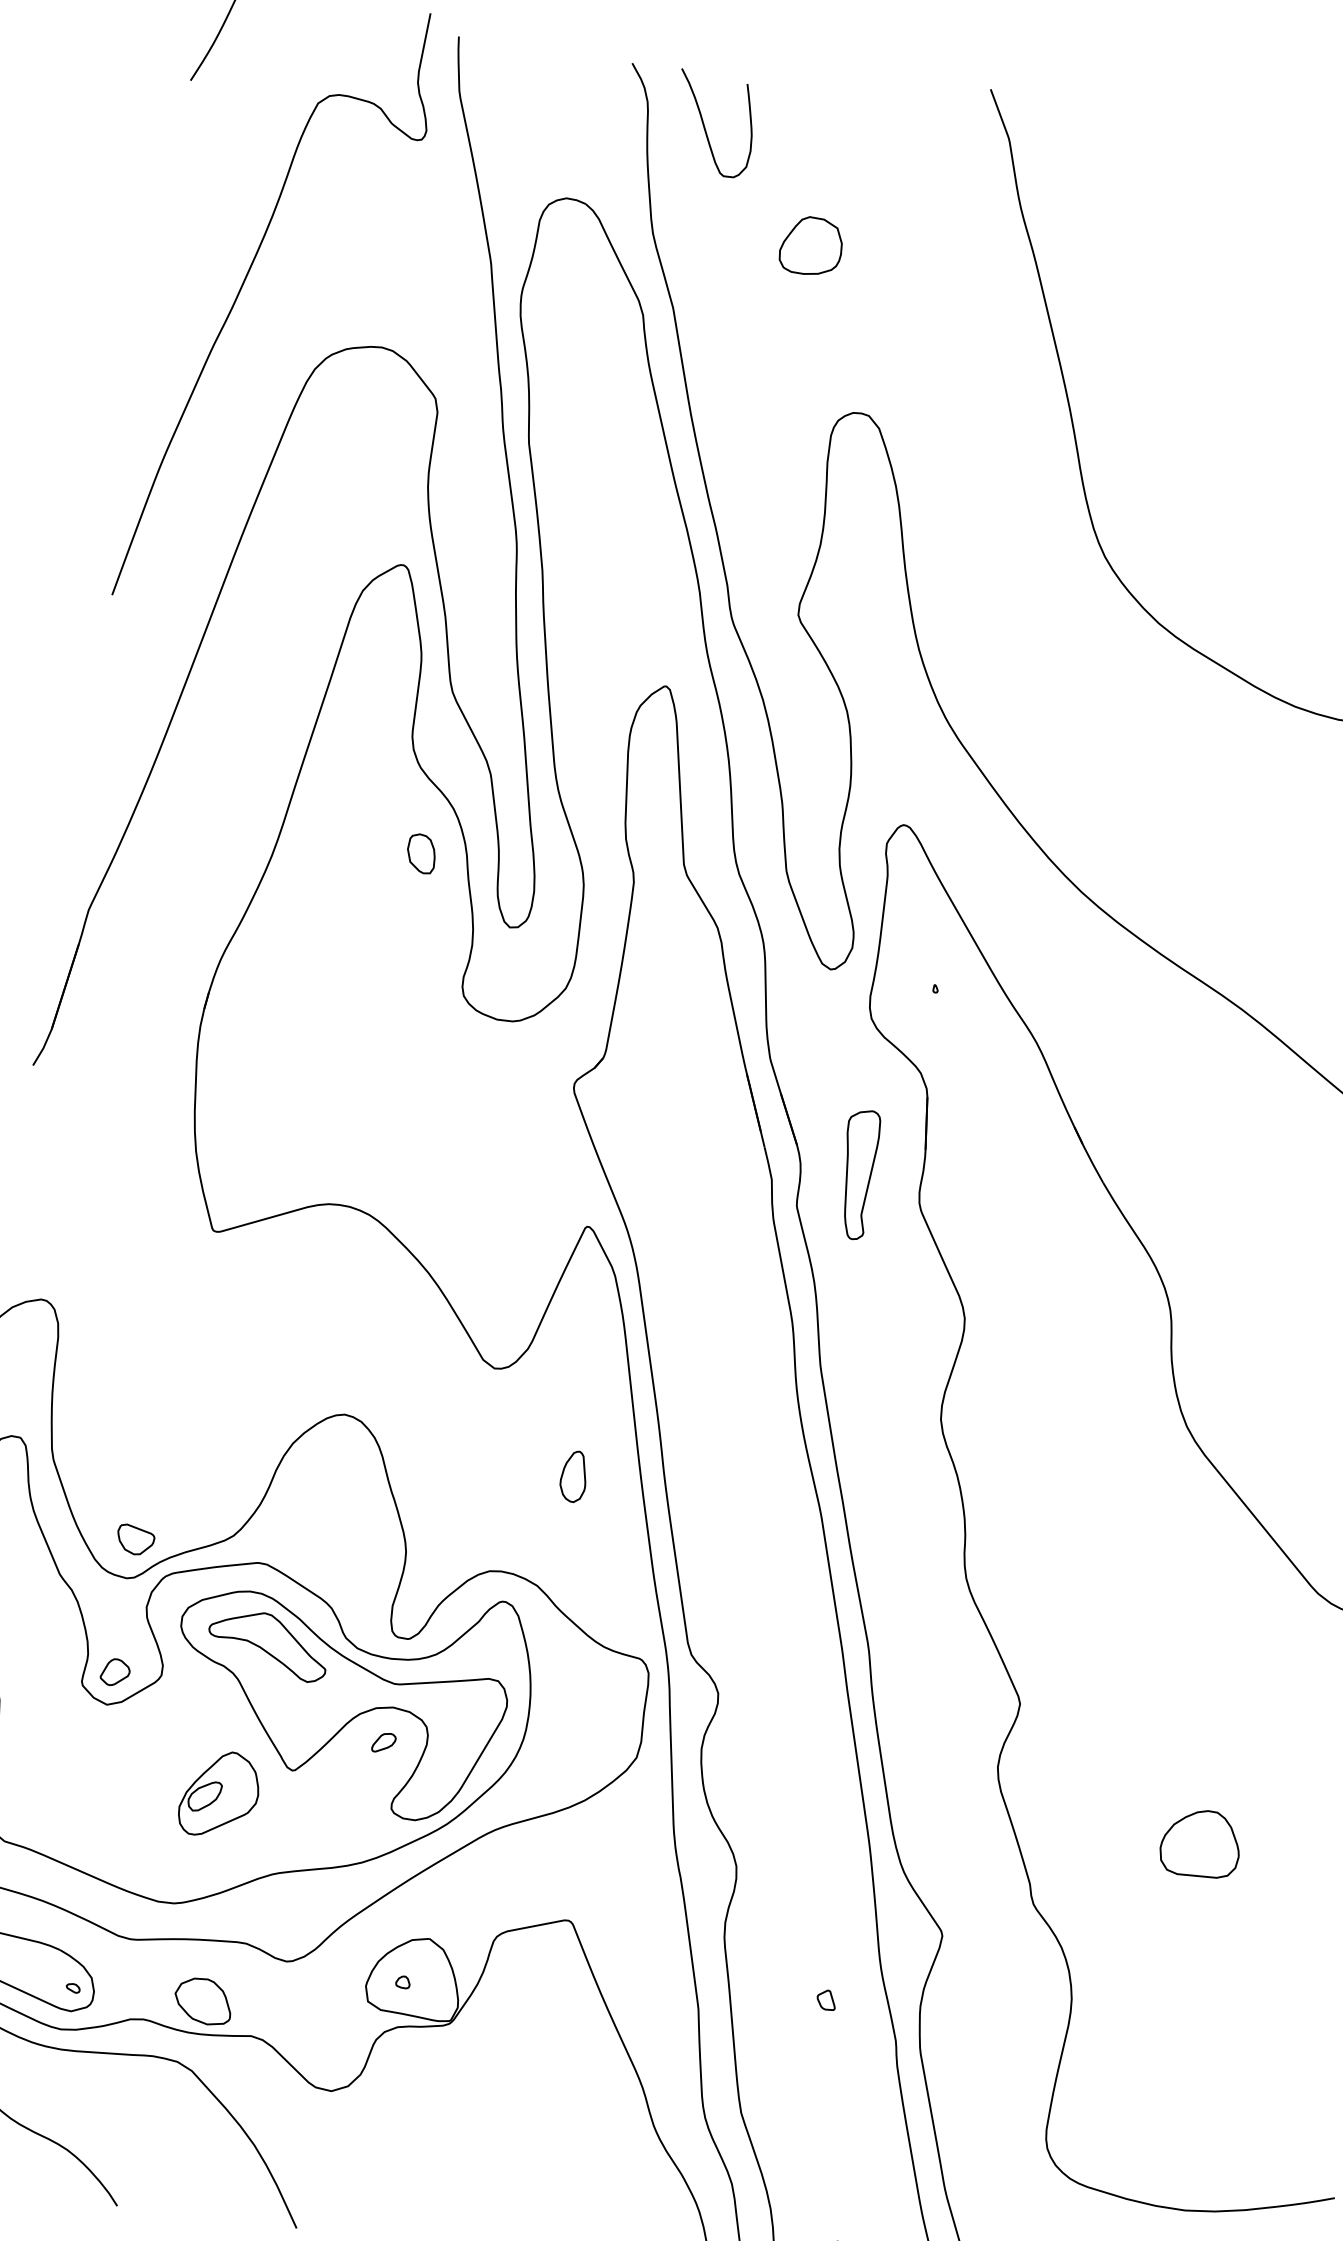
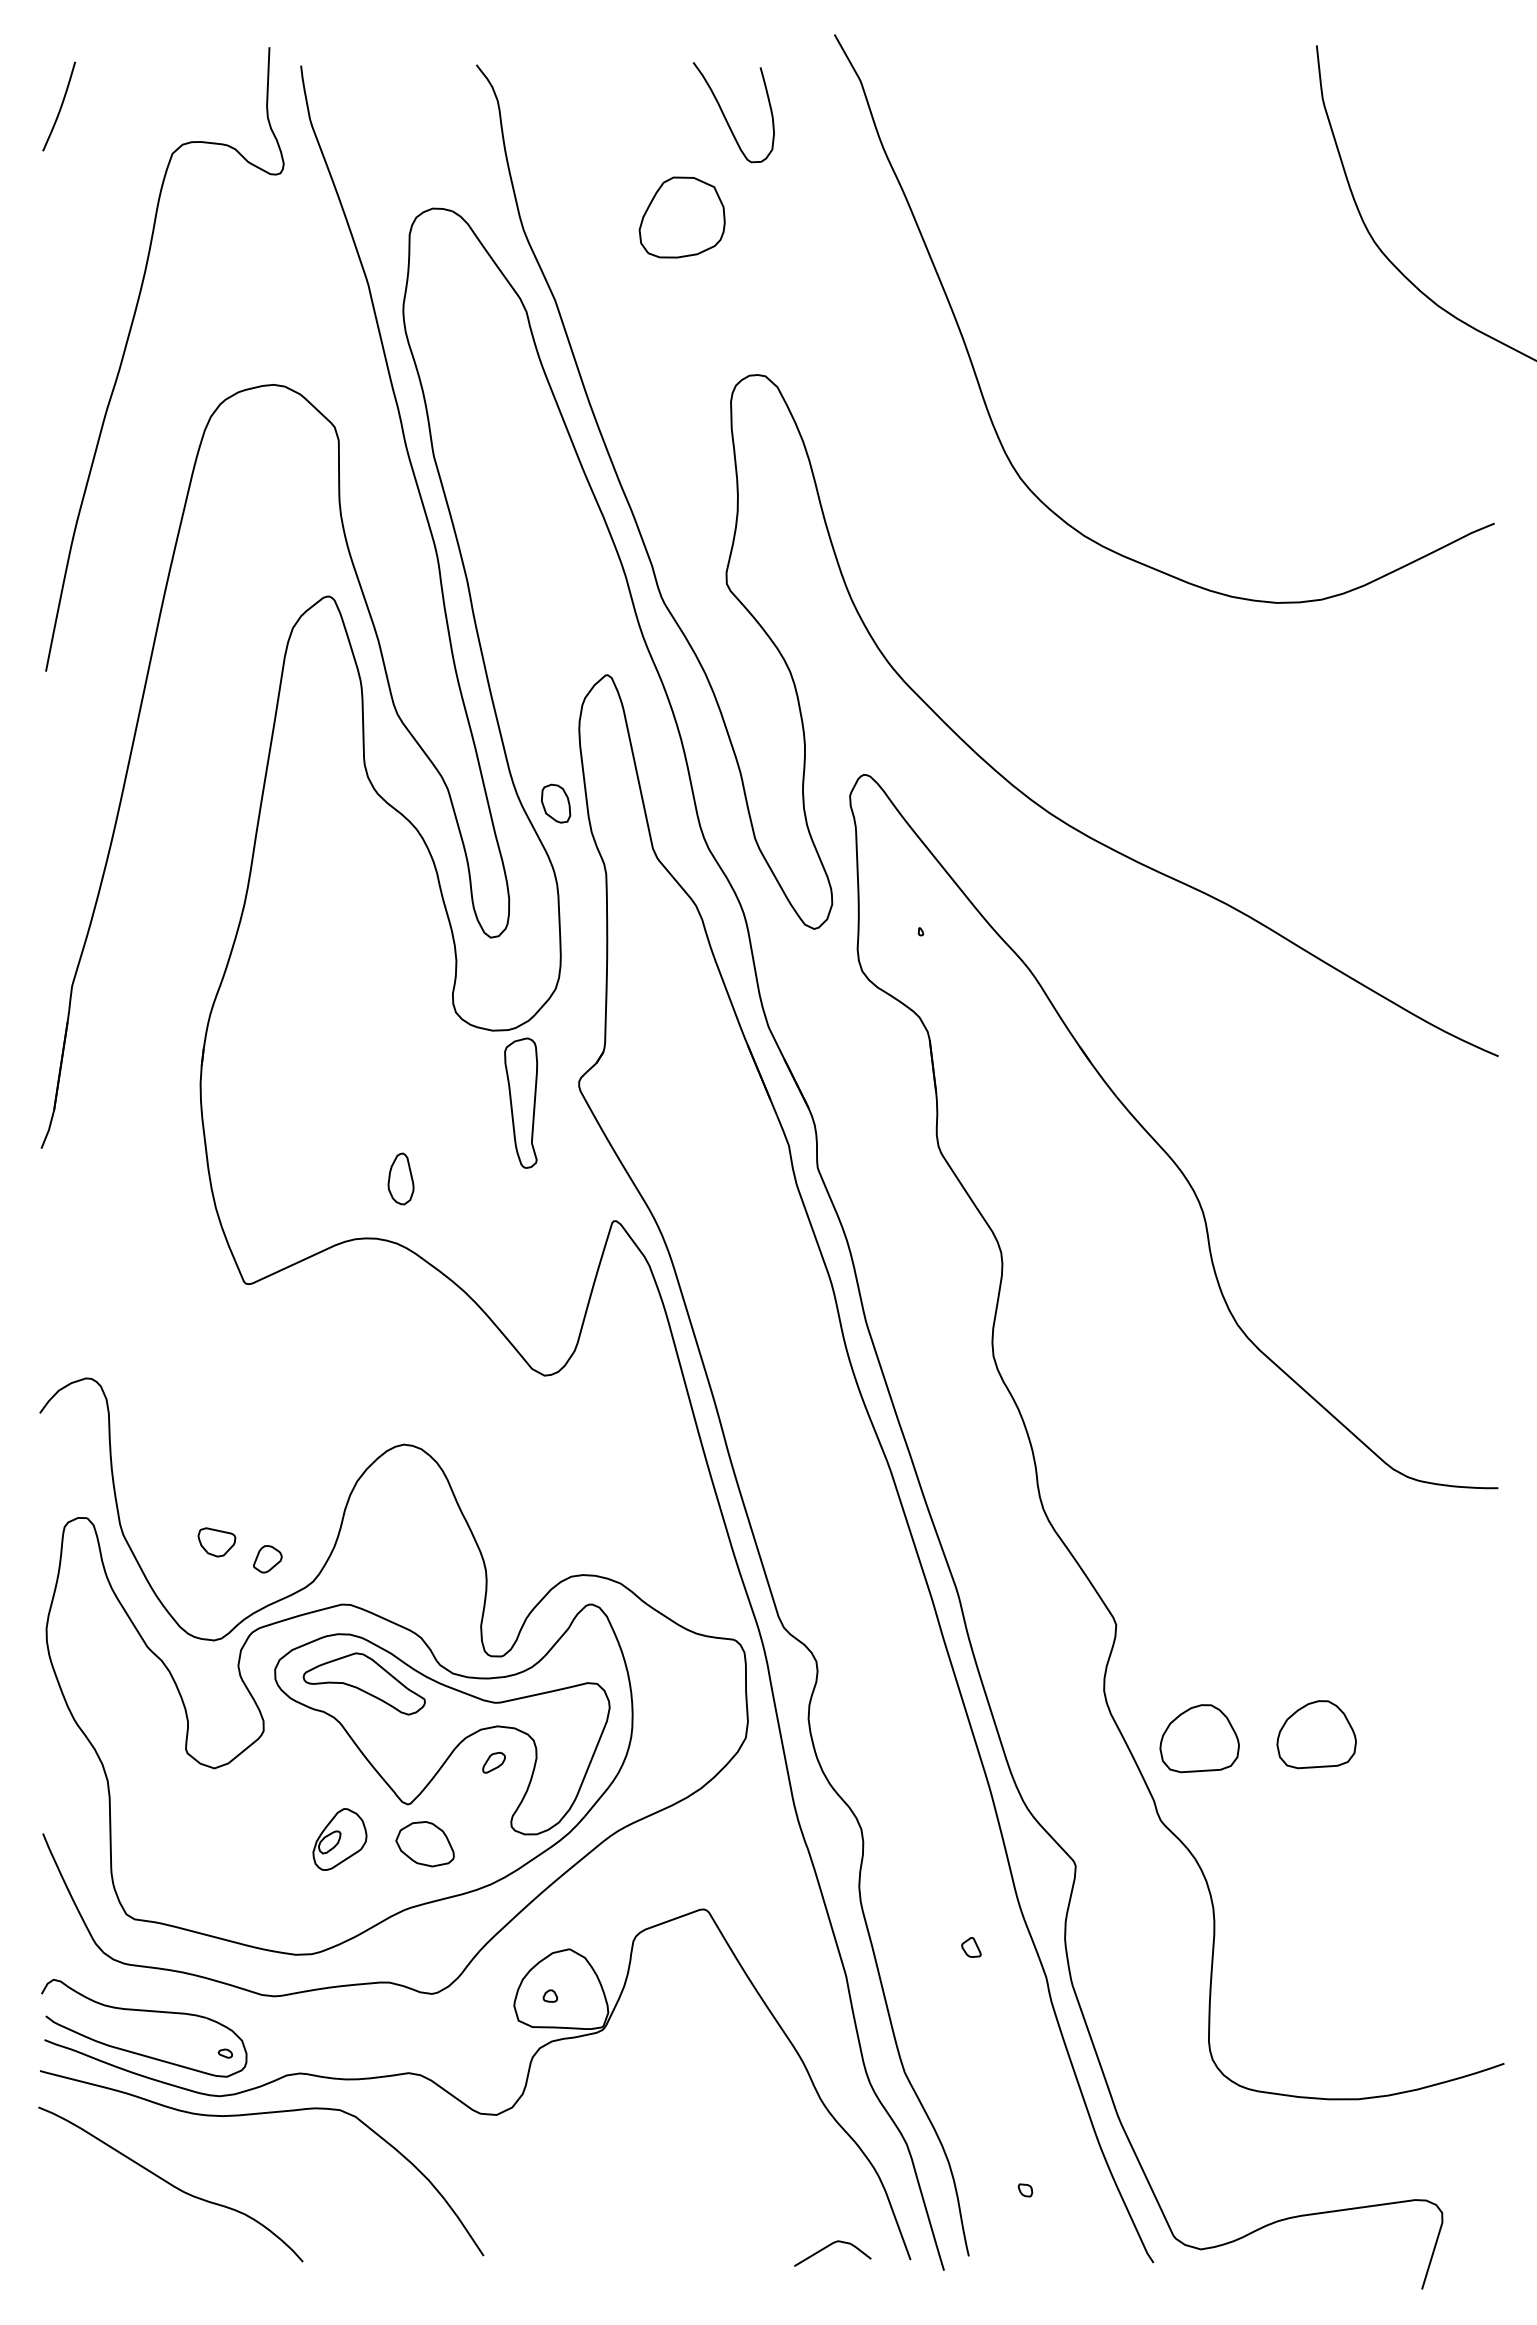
curve: (705, 126) -> (725, 116), moved
part: (810, 245) -> (681, 217), size x1.4
part: (422, 853) -> (556, 803), moved
part: (857, 1173) -> (521, 1102), moved
part: (573, 1476) -> (400, 1178), moved
part: (135, 1540) -> (216, 1542), moved
part: (115, 1672) -> (267, 1559), moved
part: (219, 1794) -> (339, 1839), size x0.7
part: (1084, 1829) -> (1199, 1738), added
part: (202, 2001) -> (424, 1844), moved

